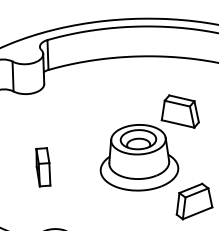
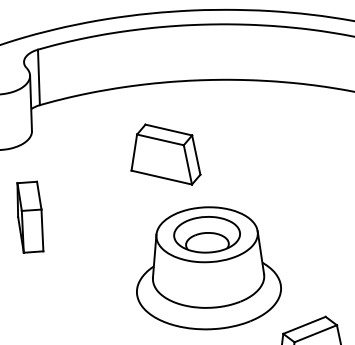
part: (179, 111) -> (164, 154), moved
part: (43, 167) -> (30, 217), moved

